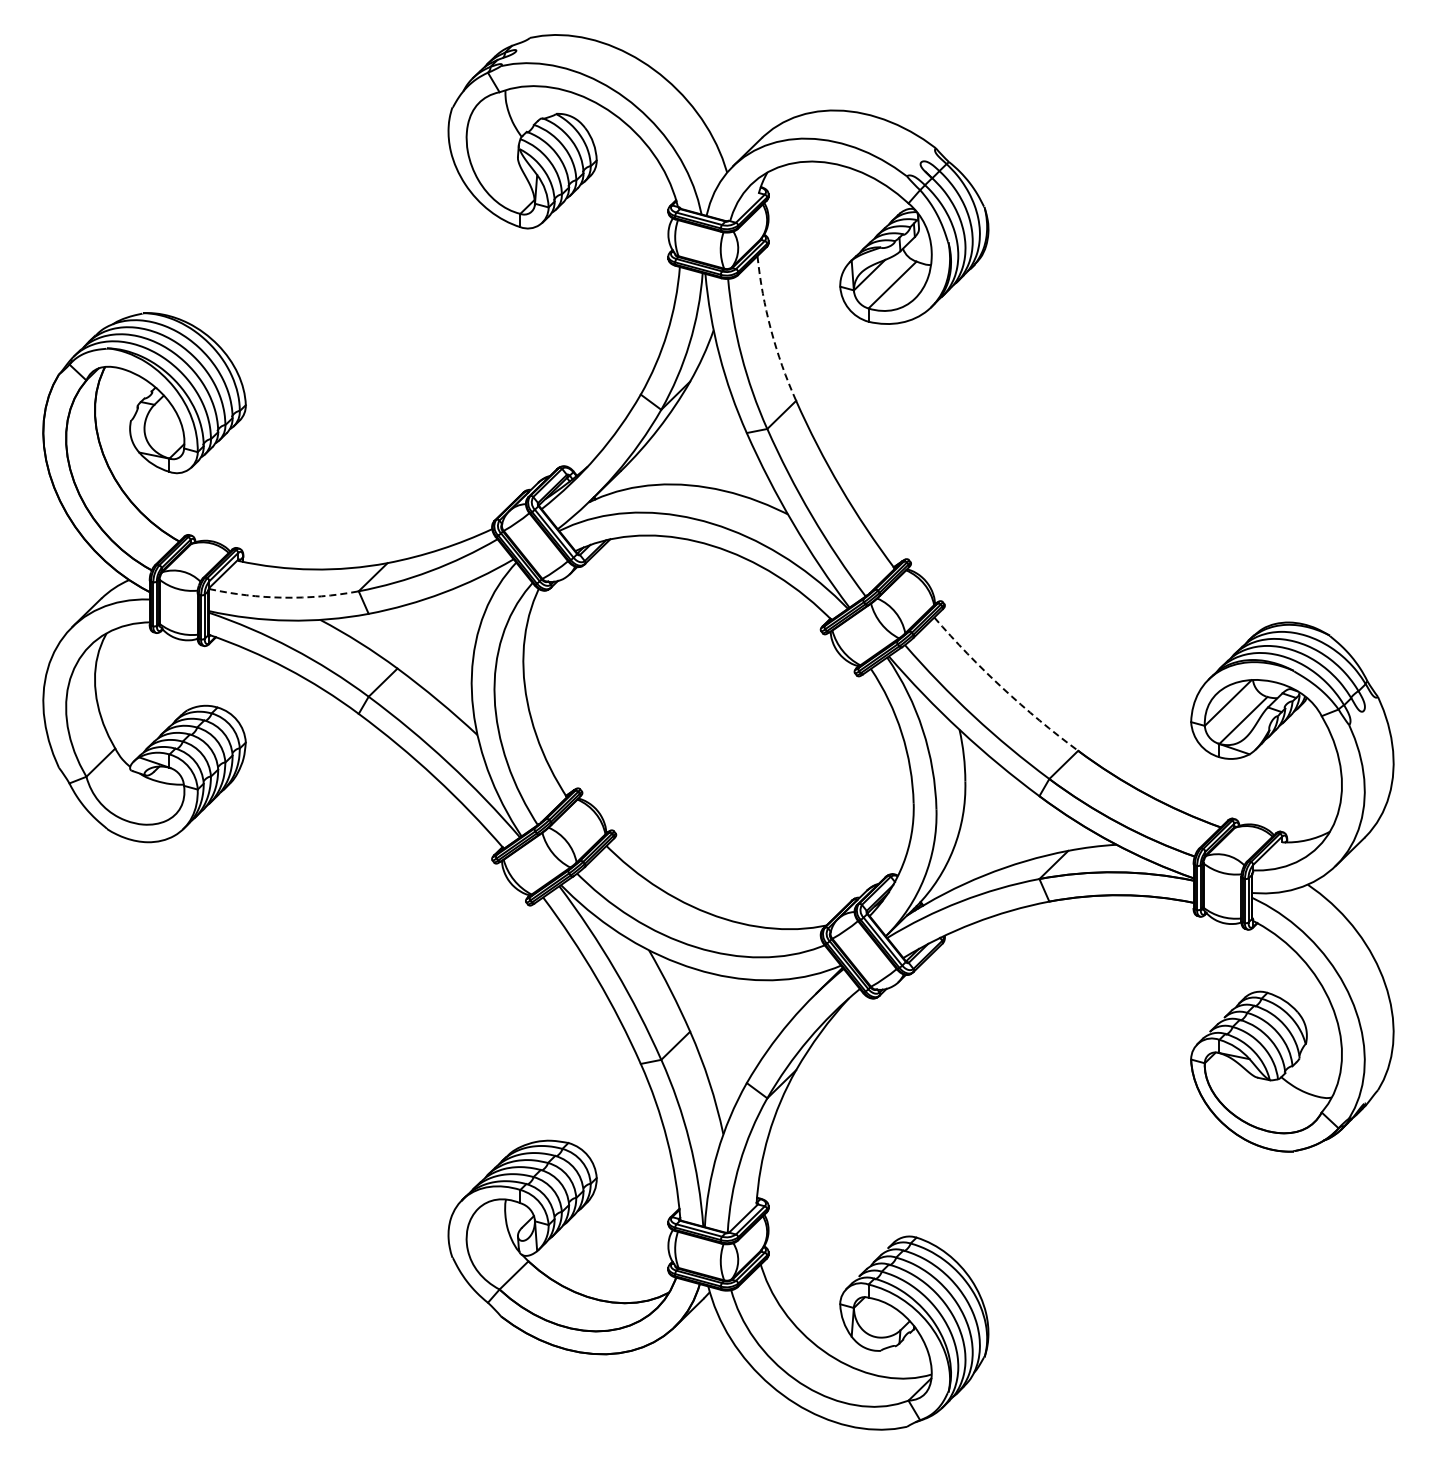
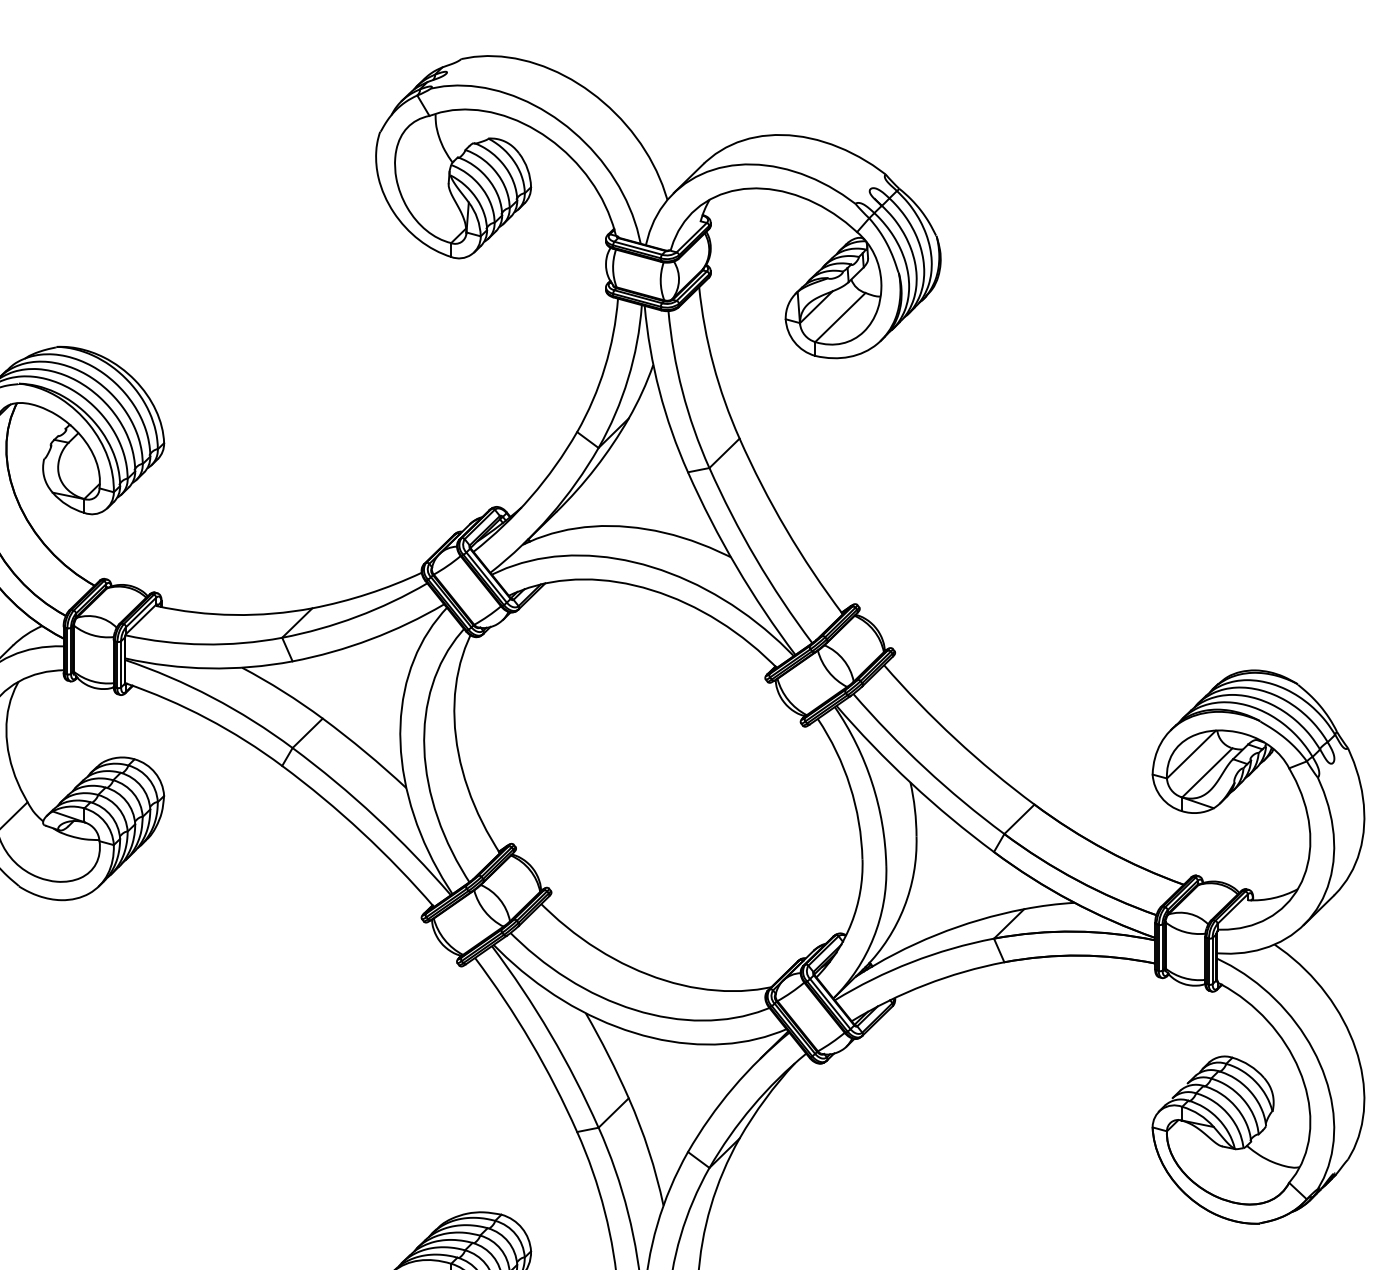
arc: (771, 330) -> (713, 365), dashed -> solid
arc: (283, 597) -> (203, 644), dashed -> solid
arc: (1002, 688) -> (955, 739), dashed -> solid

